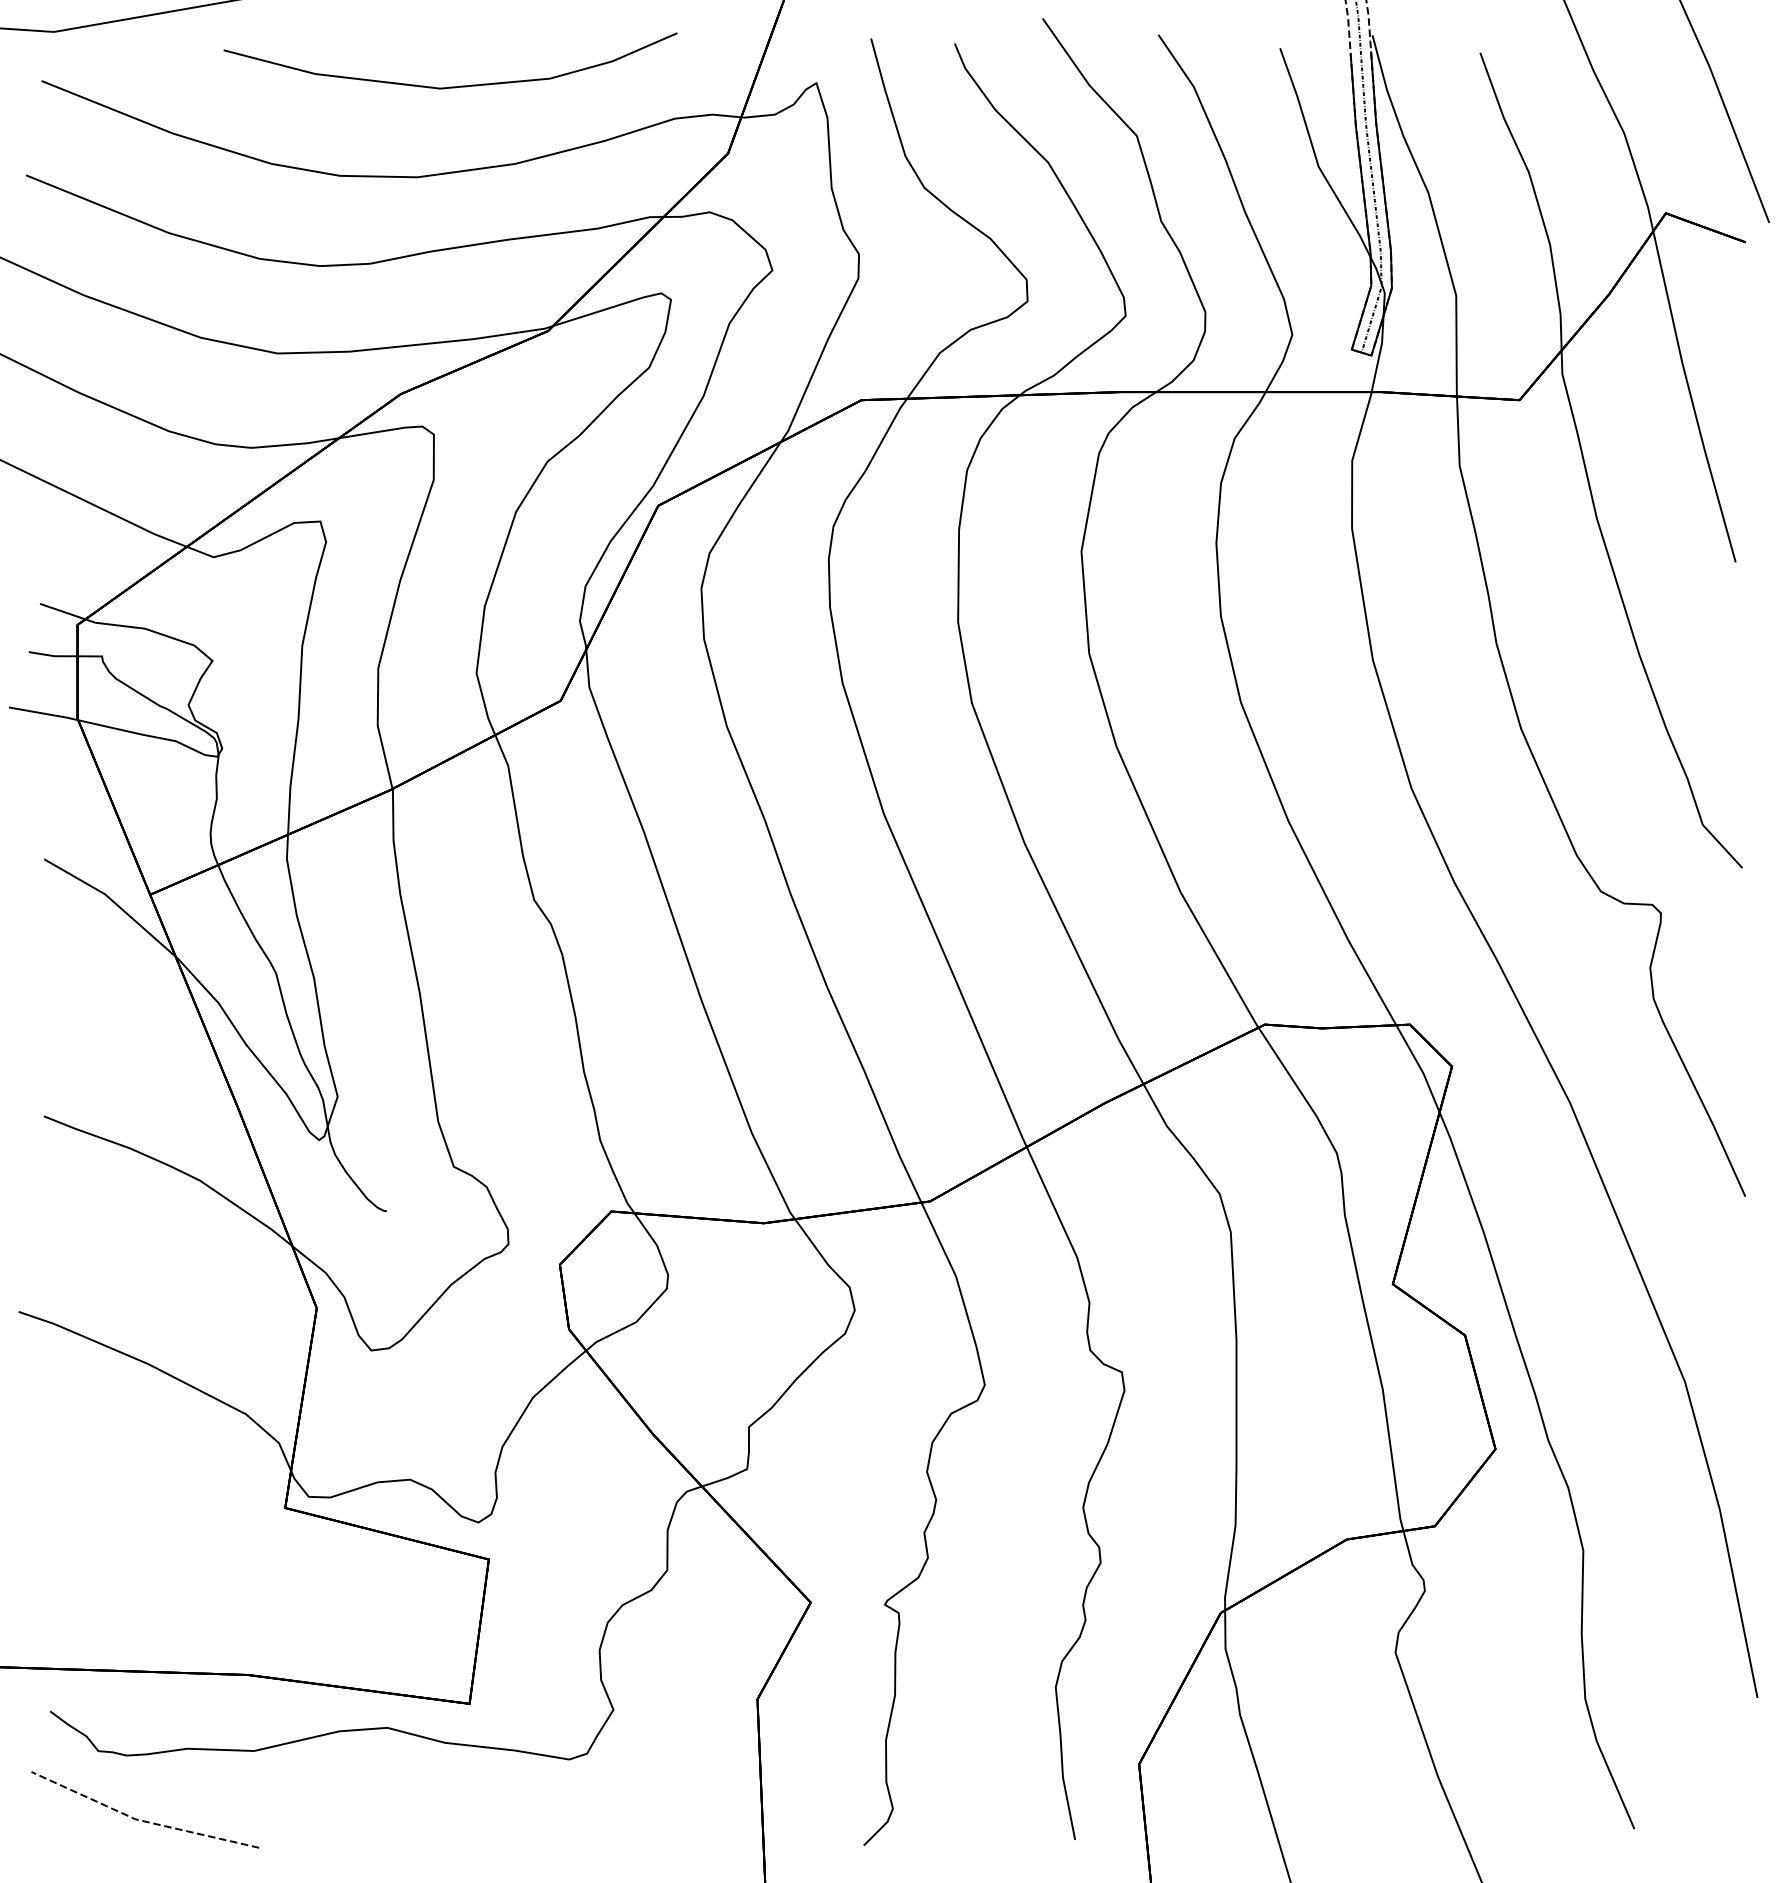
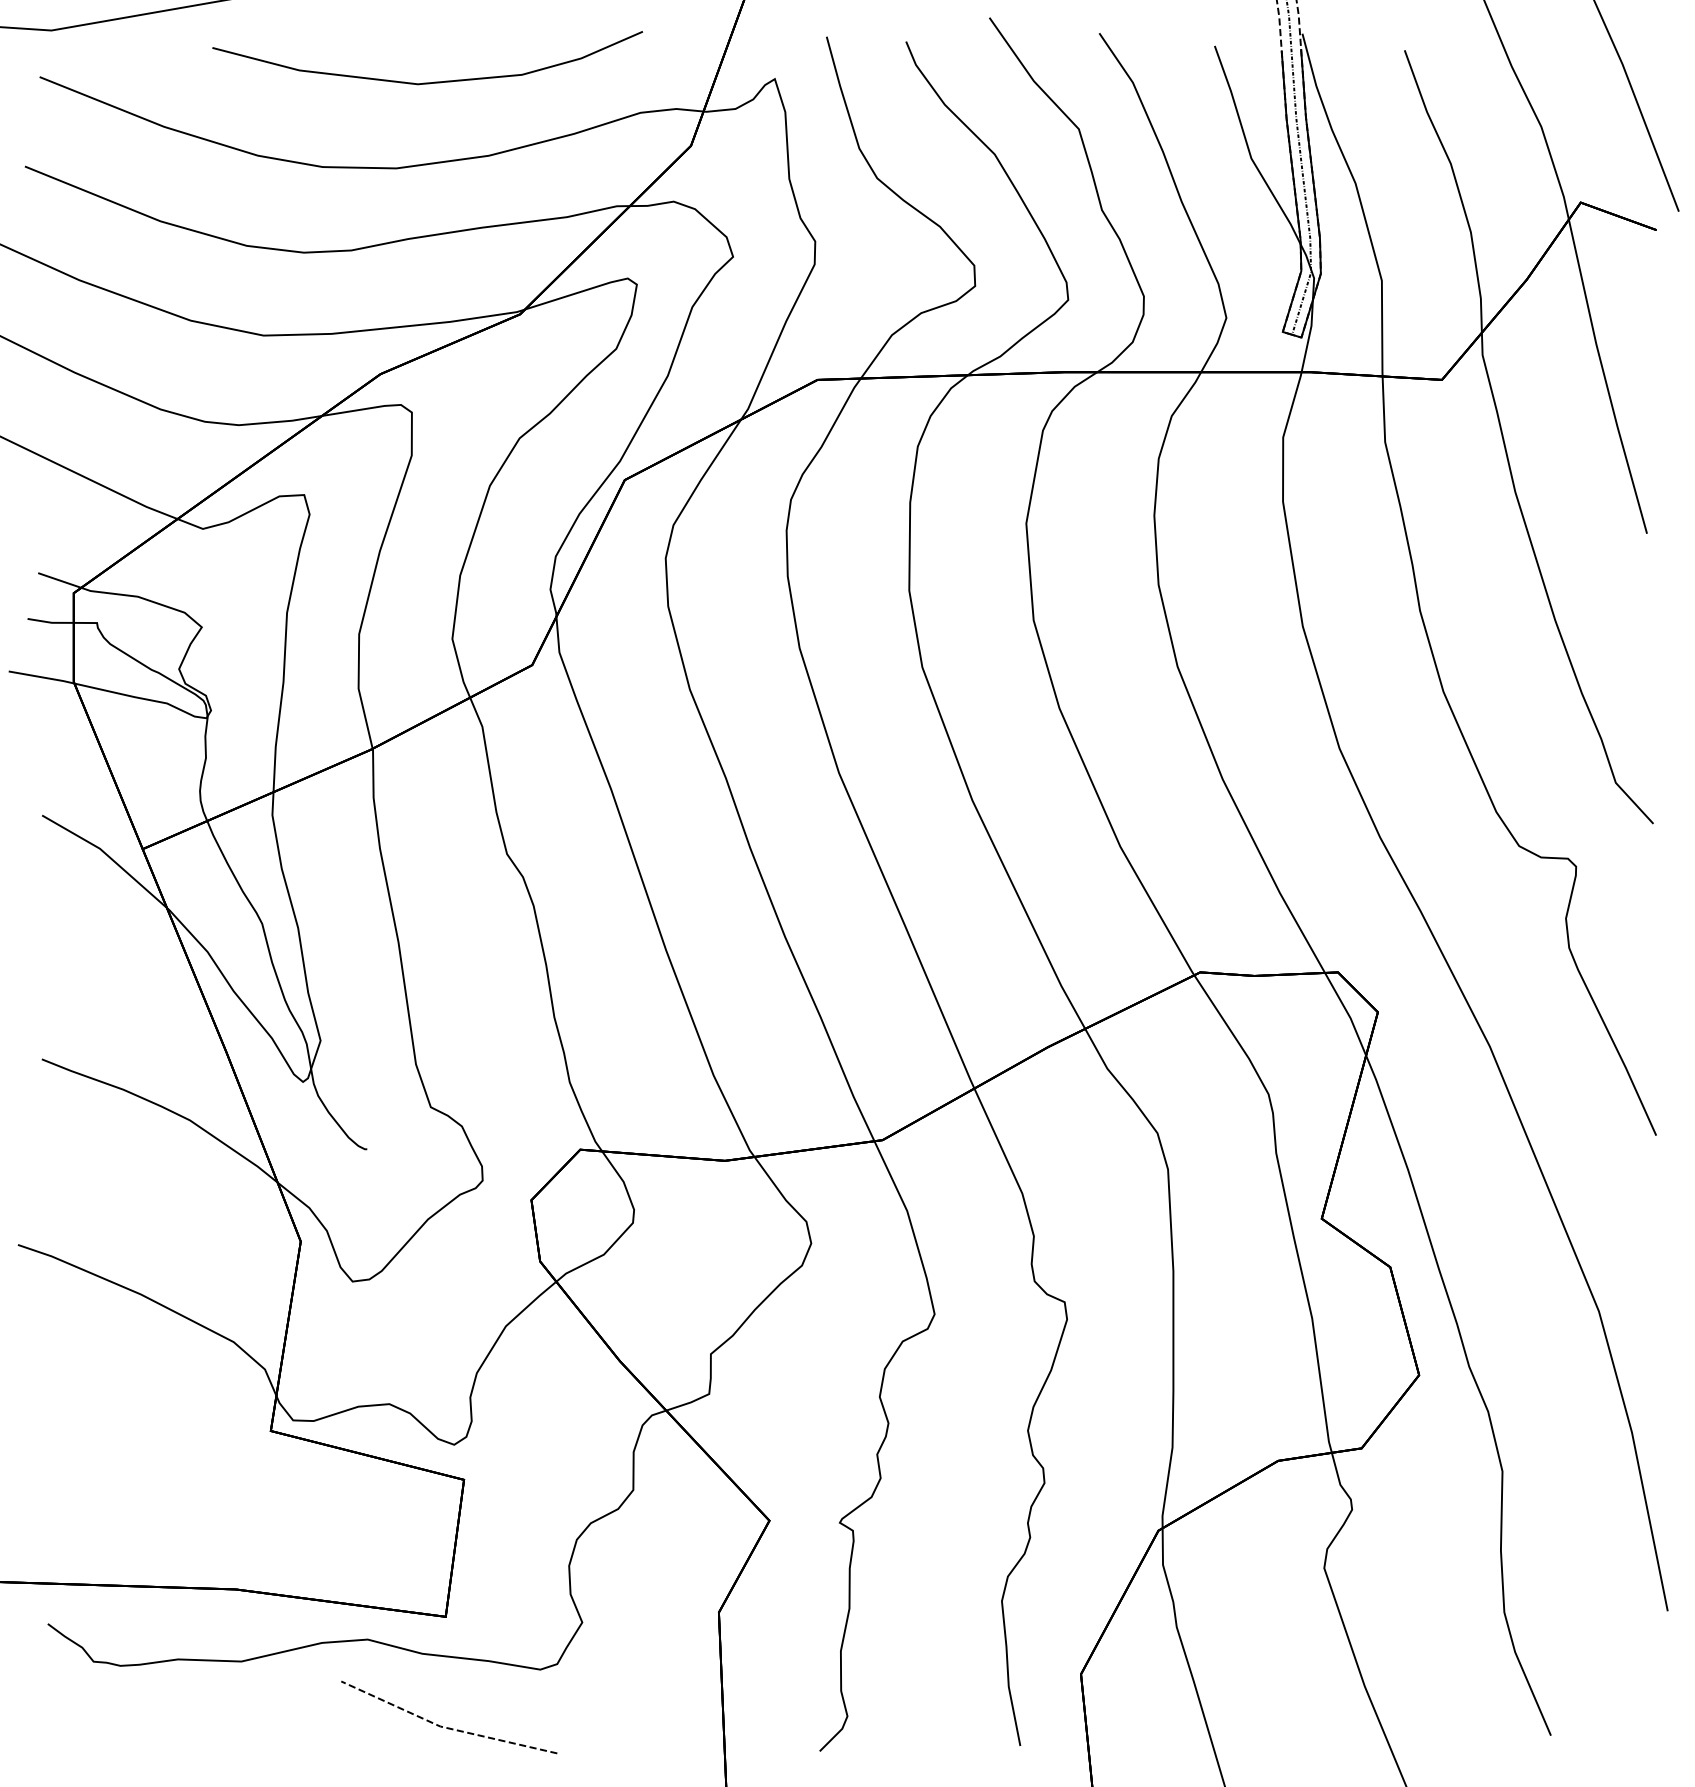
line: (145, 1820) -> (449, 1727), moved

